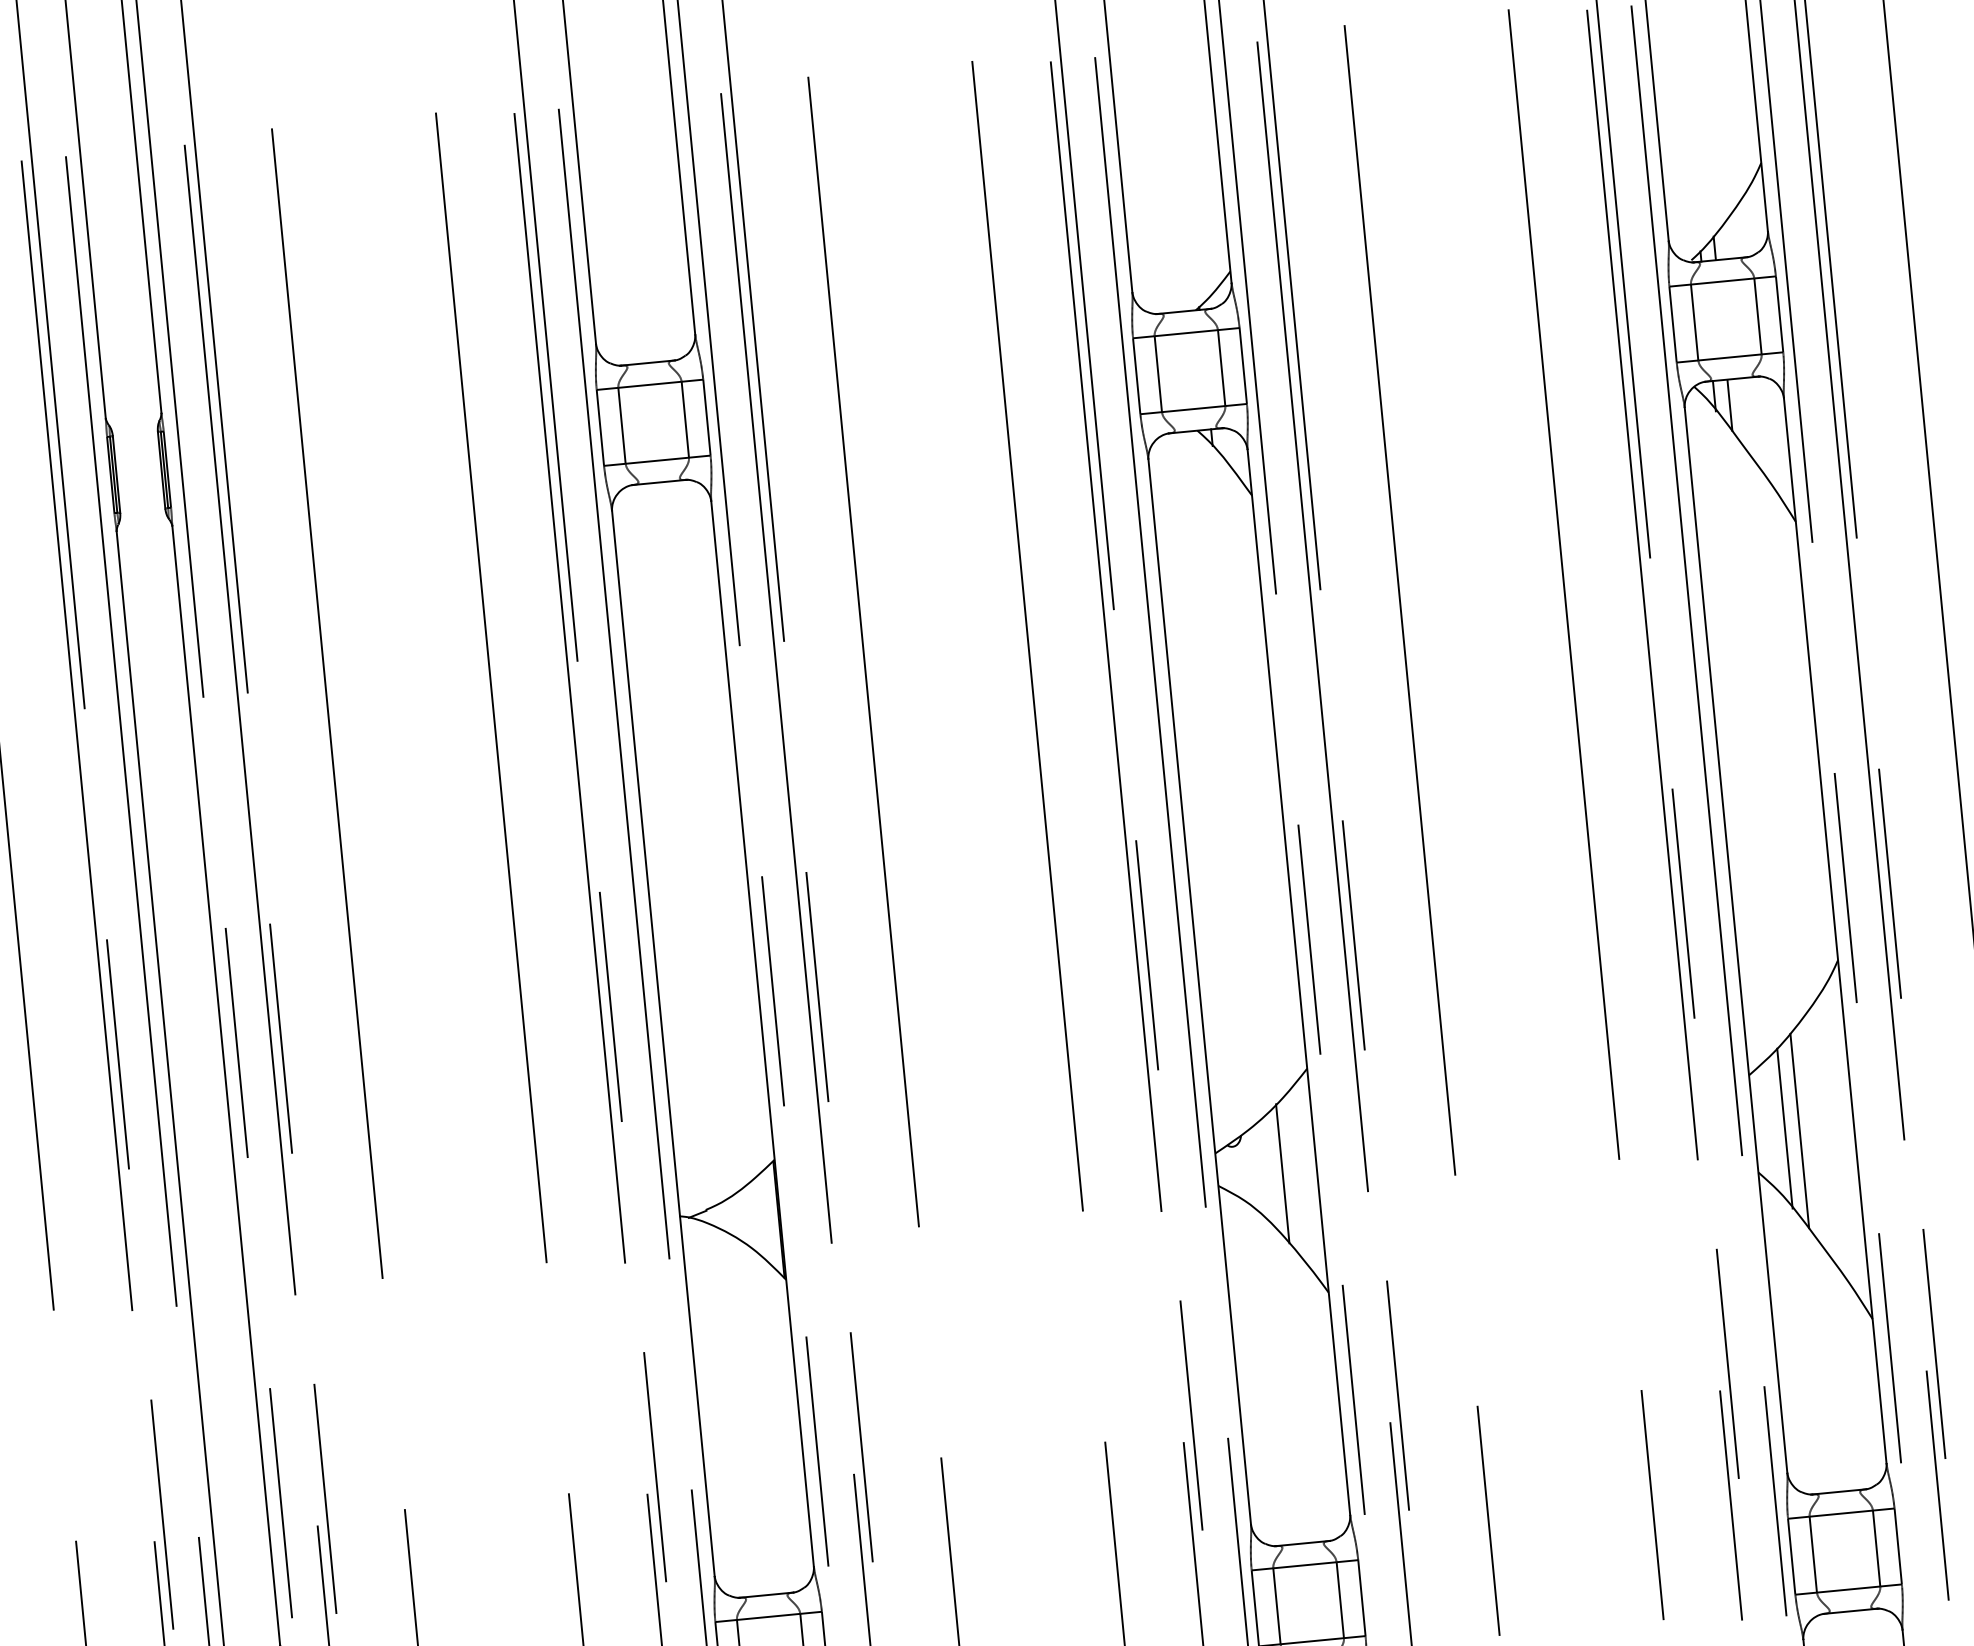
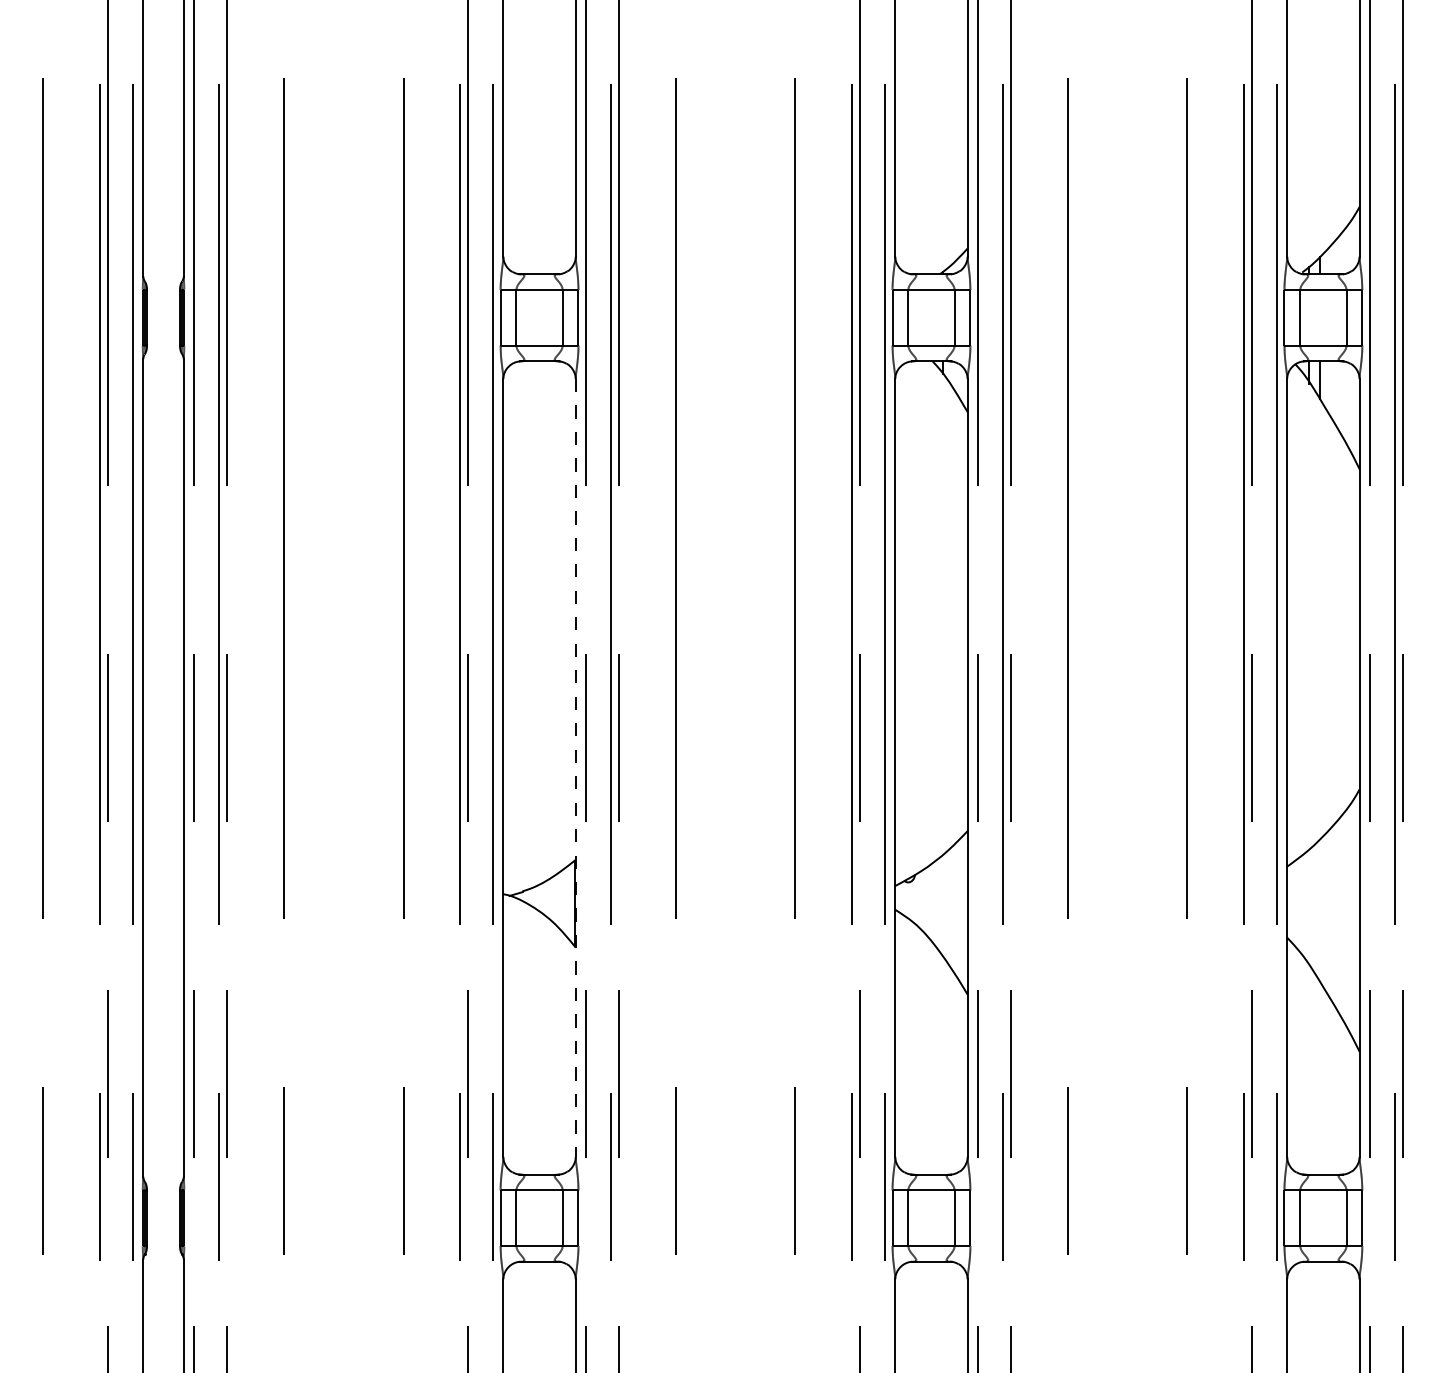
line: (762, 1034) -> (575, 768), solid -> dashed
line: (1785, 1128) -> (1309, 907), removed
line: (1800, 1130) -> (1320, 910), removed
line: (1282, 1173) -> (942, 905), removed

